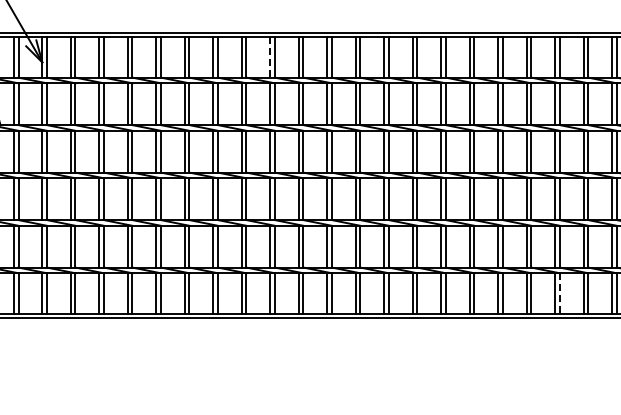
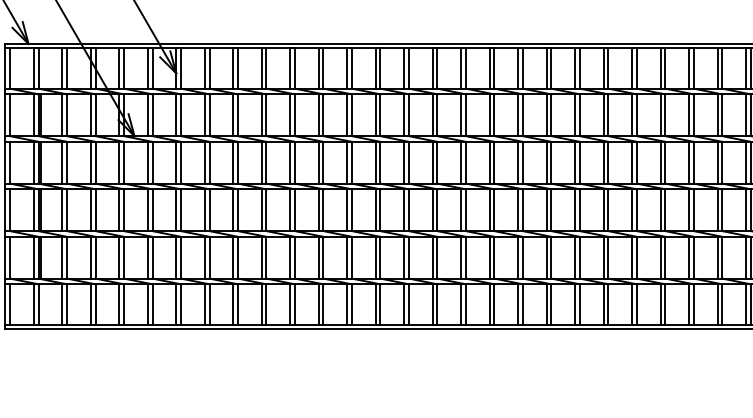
line: (270, 57) -> (404, 68), dashed -> solid
line: (559, 293) -> (693, 304), dashed -> solid

